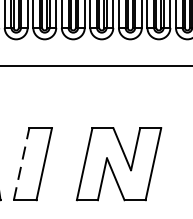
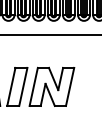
line: (21, 163) -> (11, 86), dashed -> solid
part: (118, 163) -> (51, 86), moved

